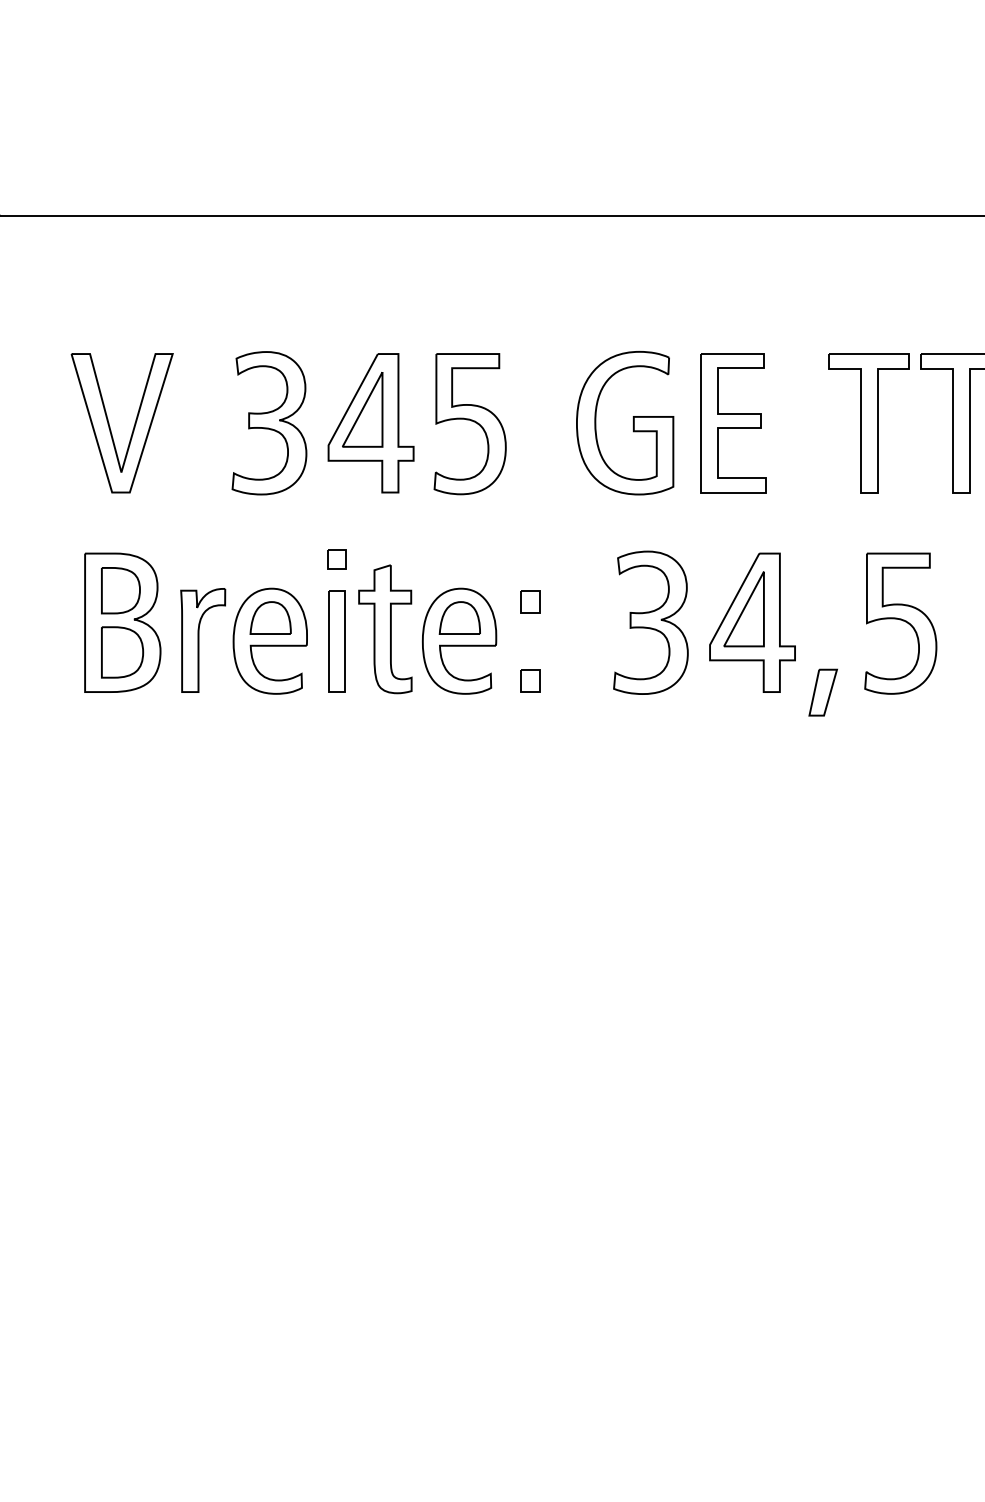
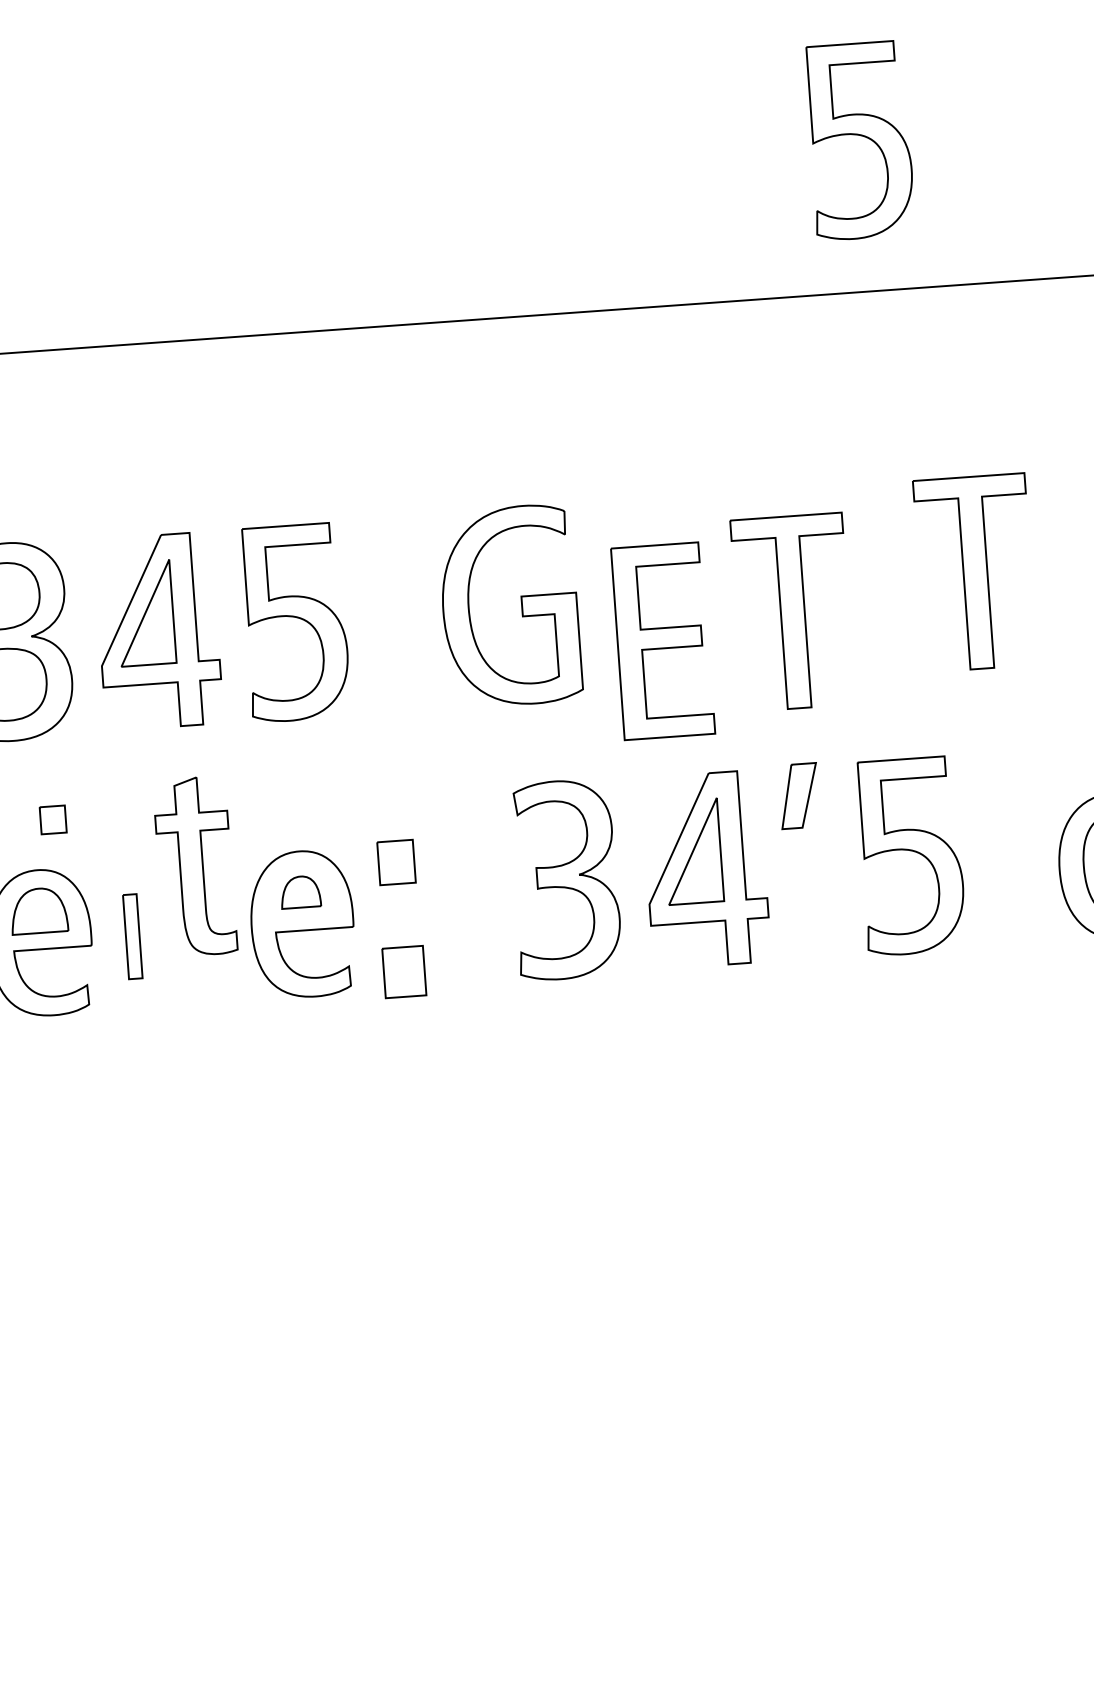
part: (900, 106) -> (859, 140), added
part: (733, 423) -> (663, 641), moved
part: (868, 423) -> (791, 612), moved
part: (336, 559) -> (53, 820), moved
part: (530, 601) -> (396, 862), size x1.4
part: (459, 617) -> (300, 891), size x0.7
part: (385, 629) -> (195, 866), moved
part: (336, 641) -> (132, 936), size x0.6
part: (530, 680) -> (404, 971), size x1.6
part: (822, 692) -> (798, 795), moved

